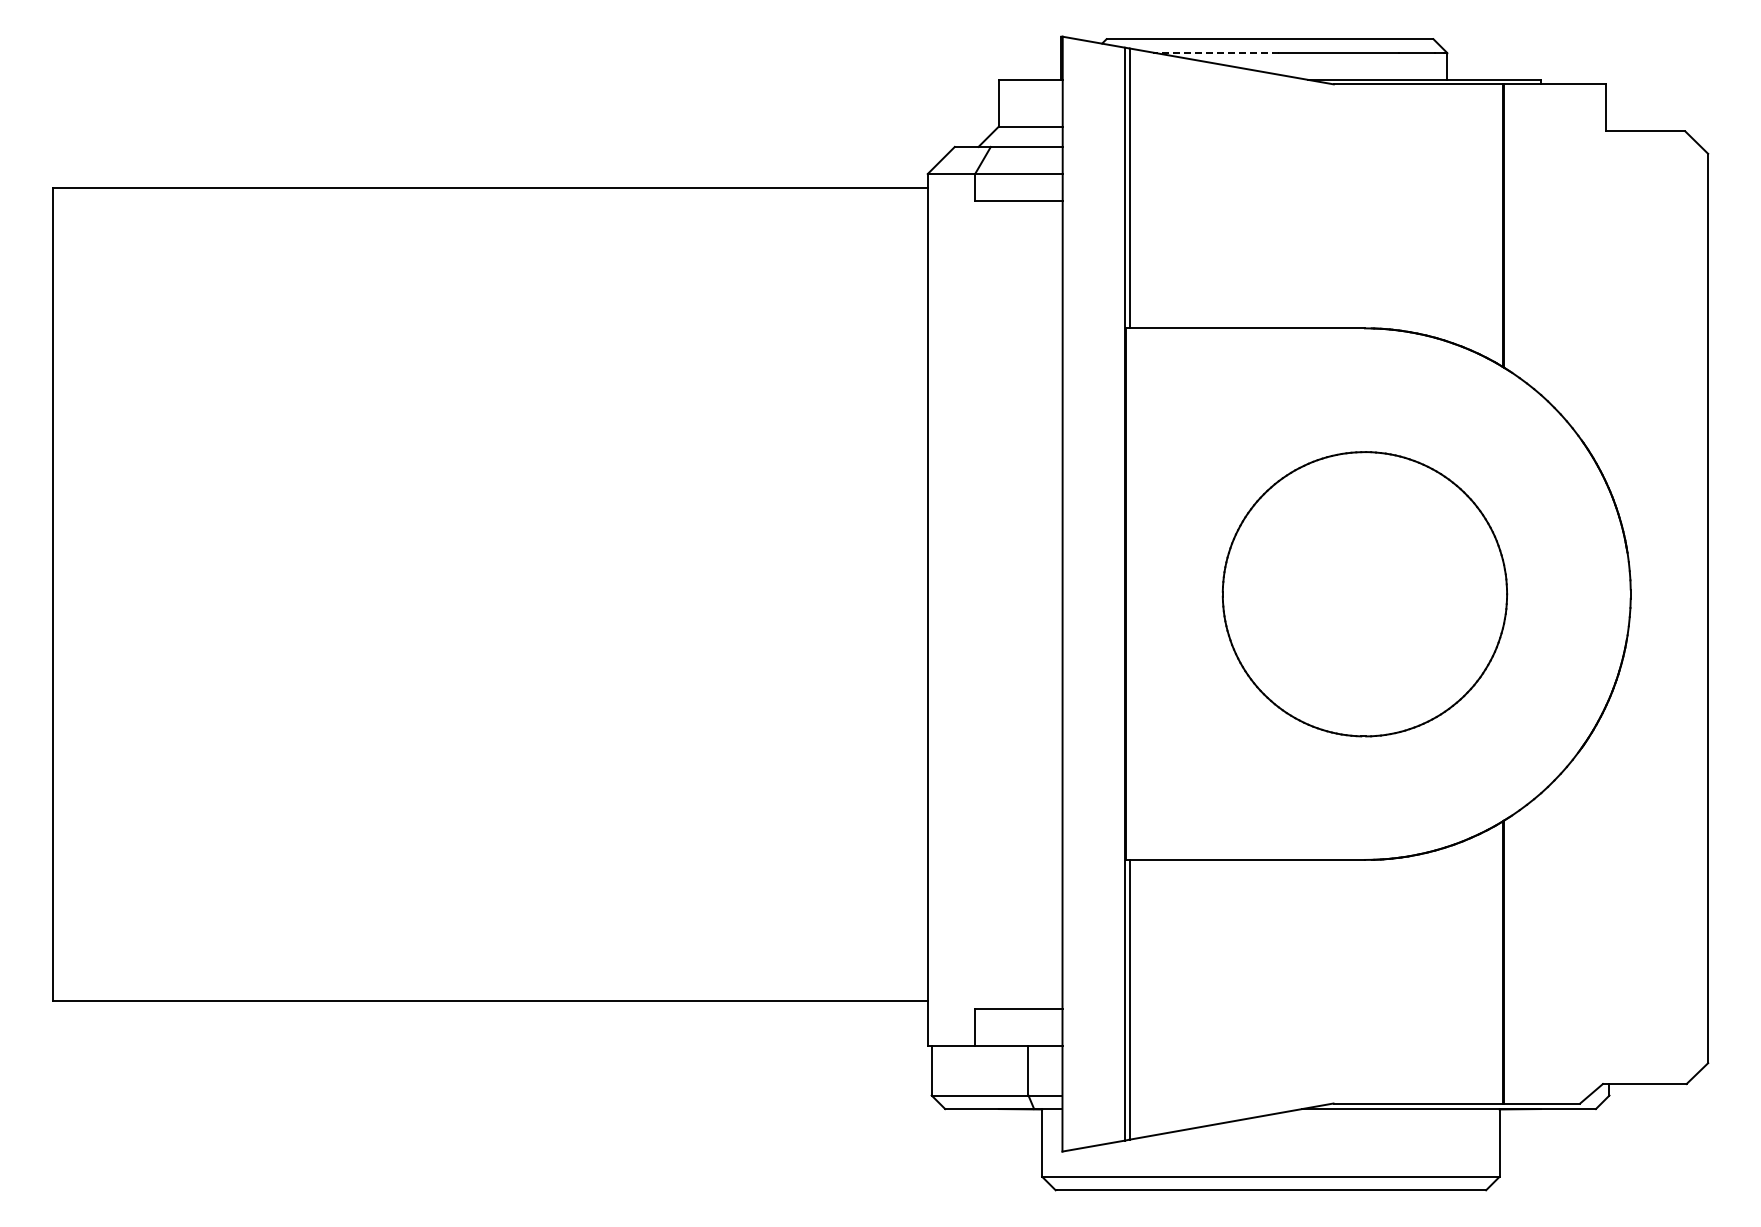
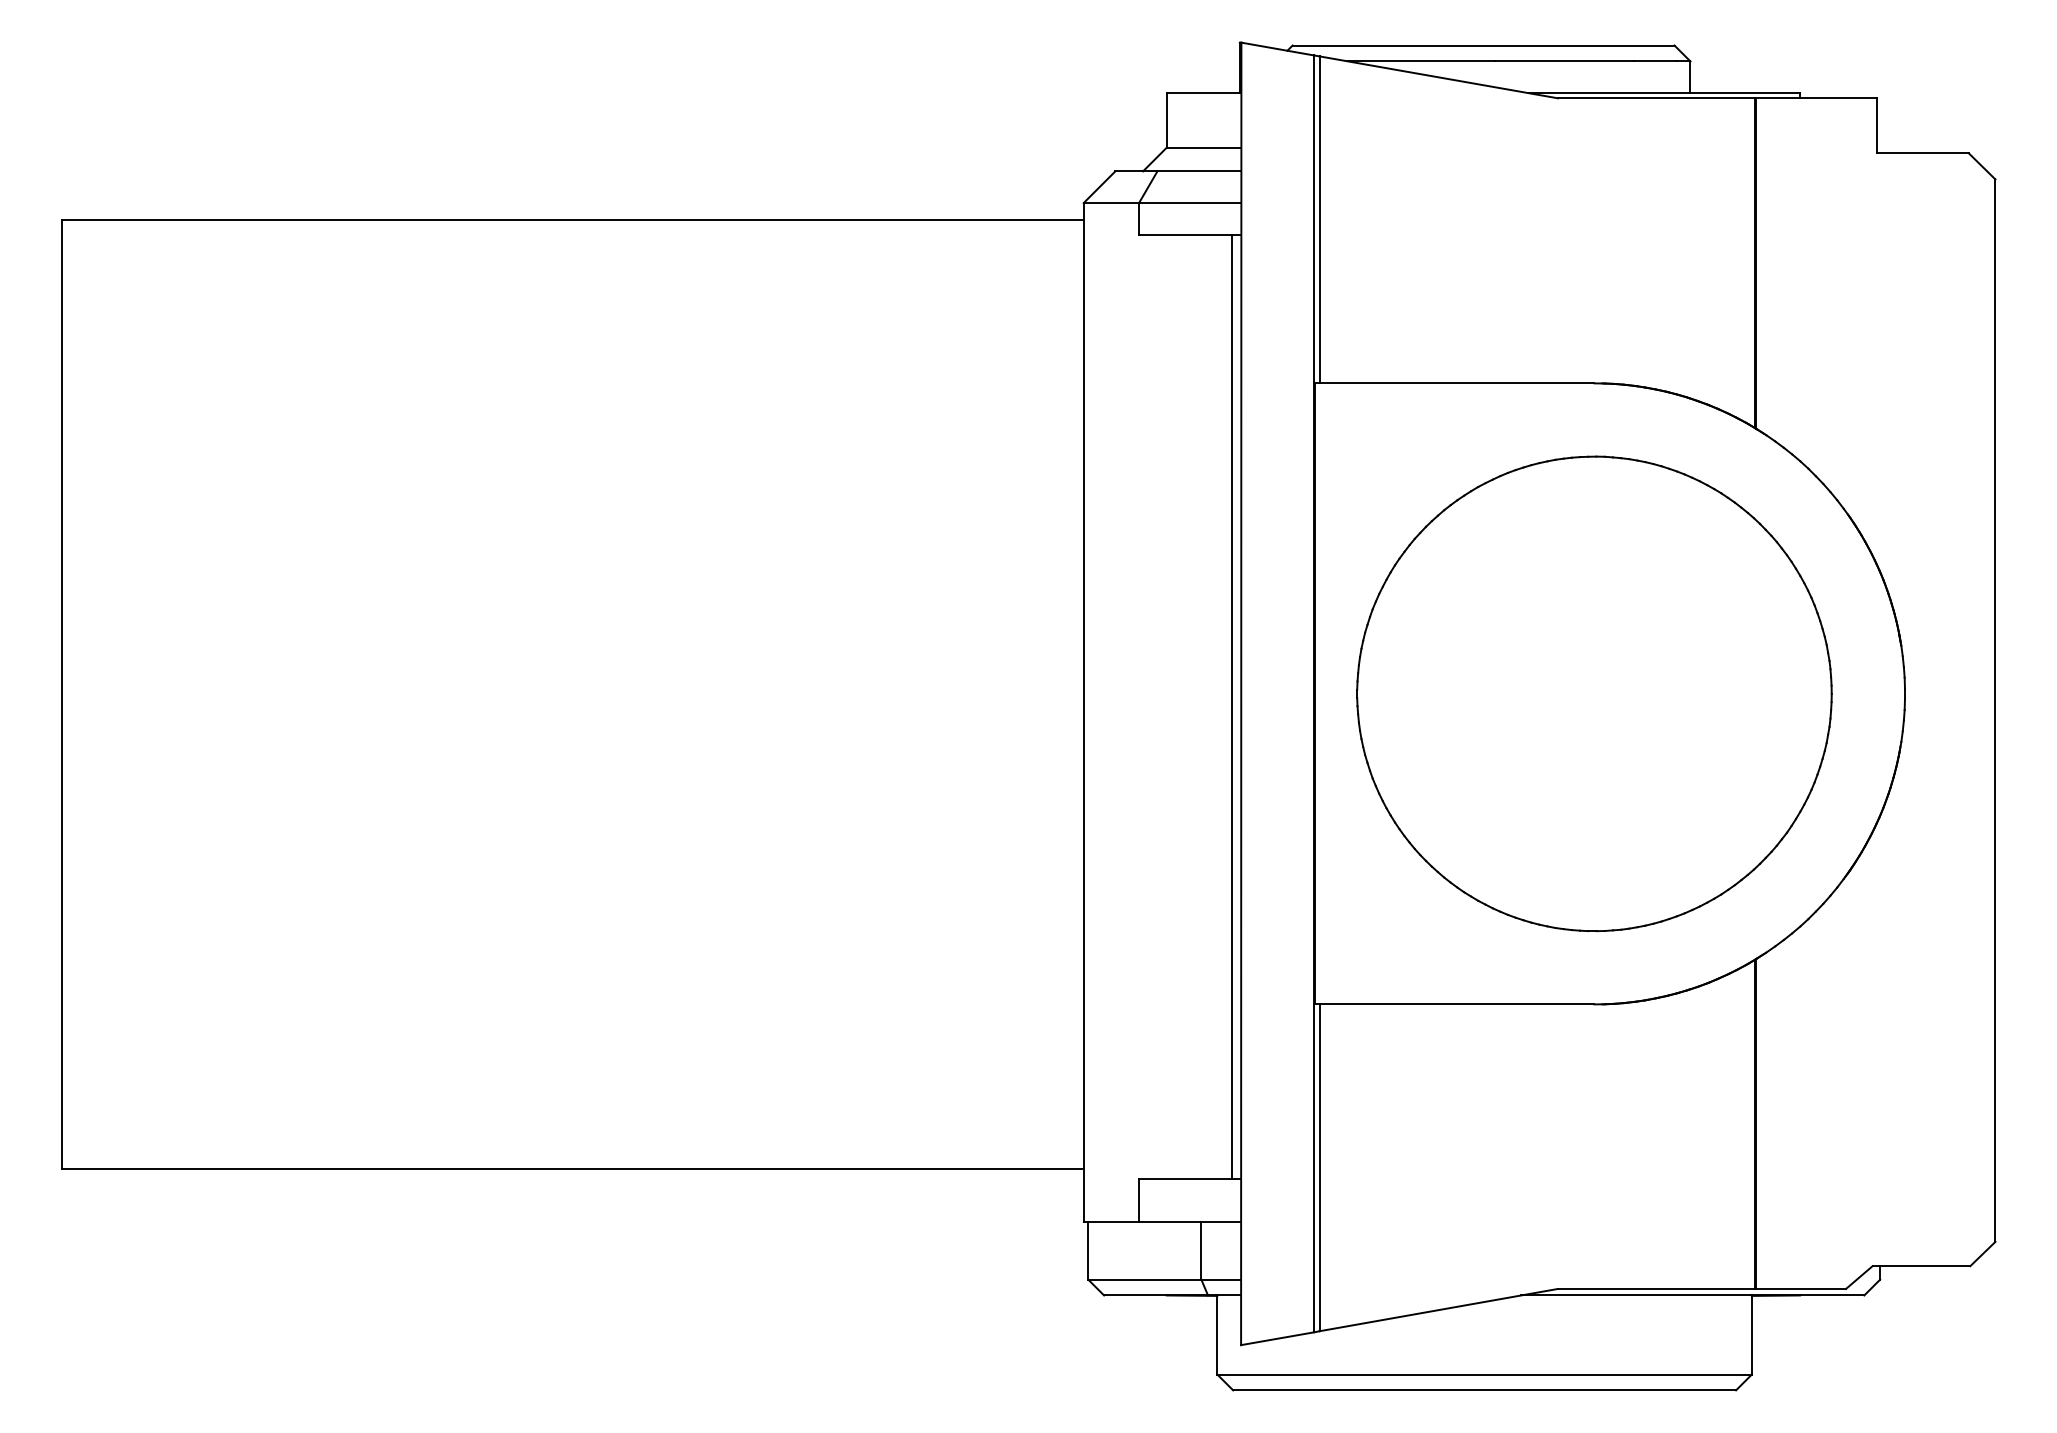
line: (1216, 52) -> (1421, 61), dashed -> solid
part: (1364, 594) -> (1593, 694), size x1.43
line: (1054, 605) -> (1231, 707), added

